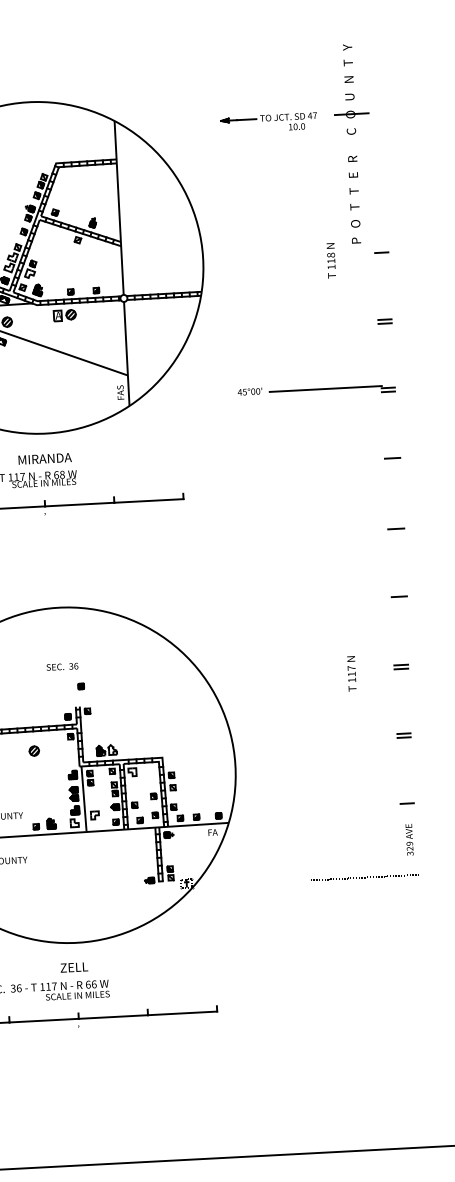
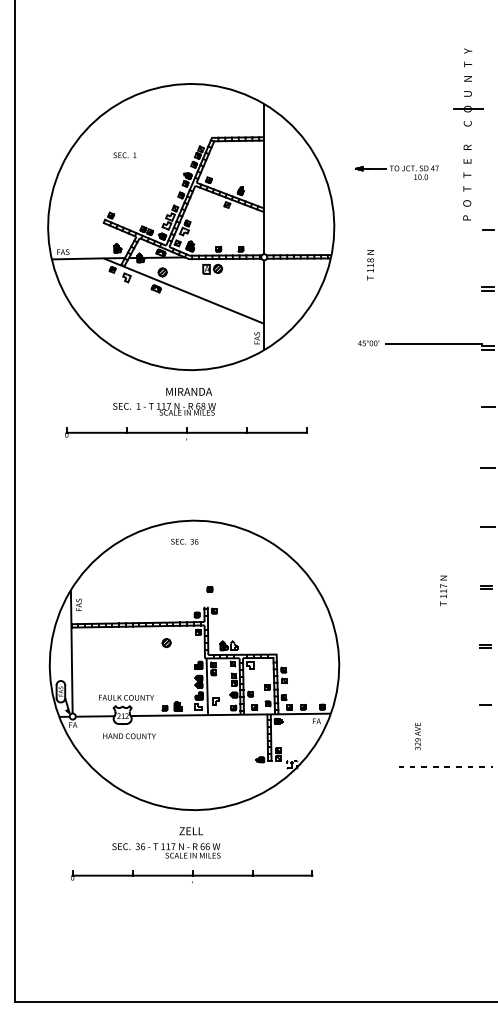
part: (268, 122) -> (396, 172), moved
text: (331, 261) -> (370, 265), moved
text: (62, 666) -> (184, 541), moved
text: (409, 838) -> (417, 735), moved

